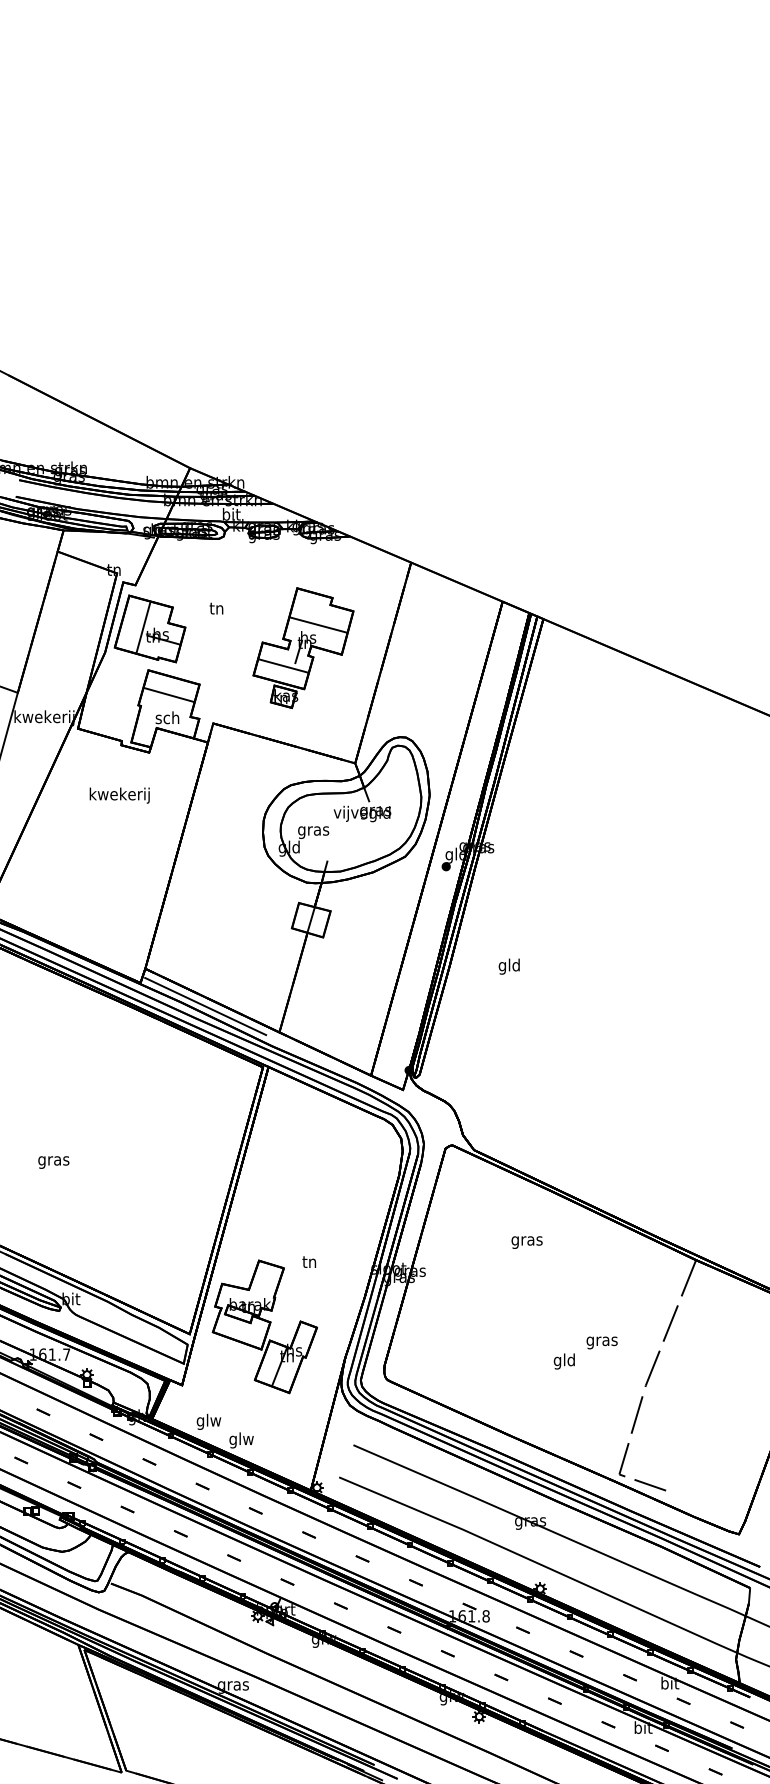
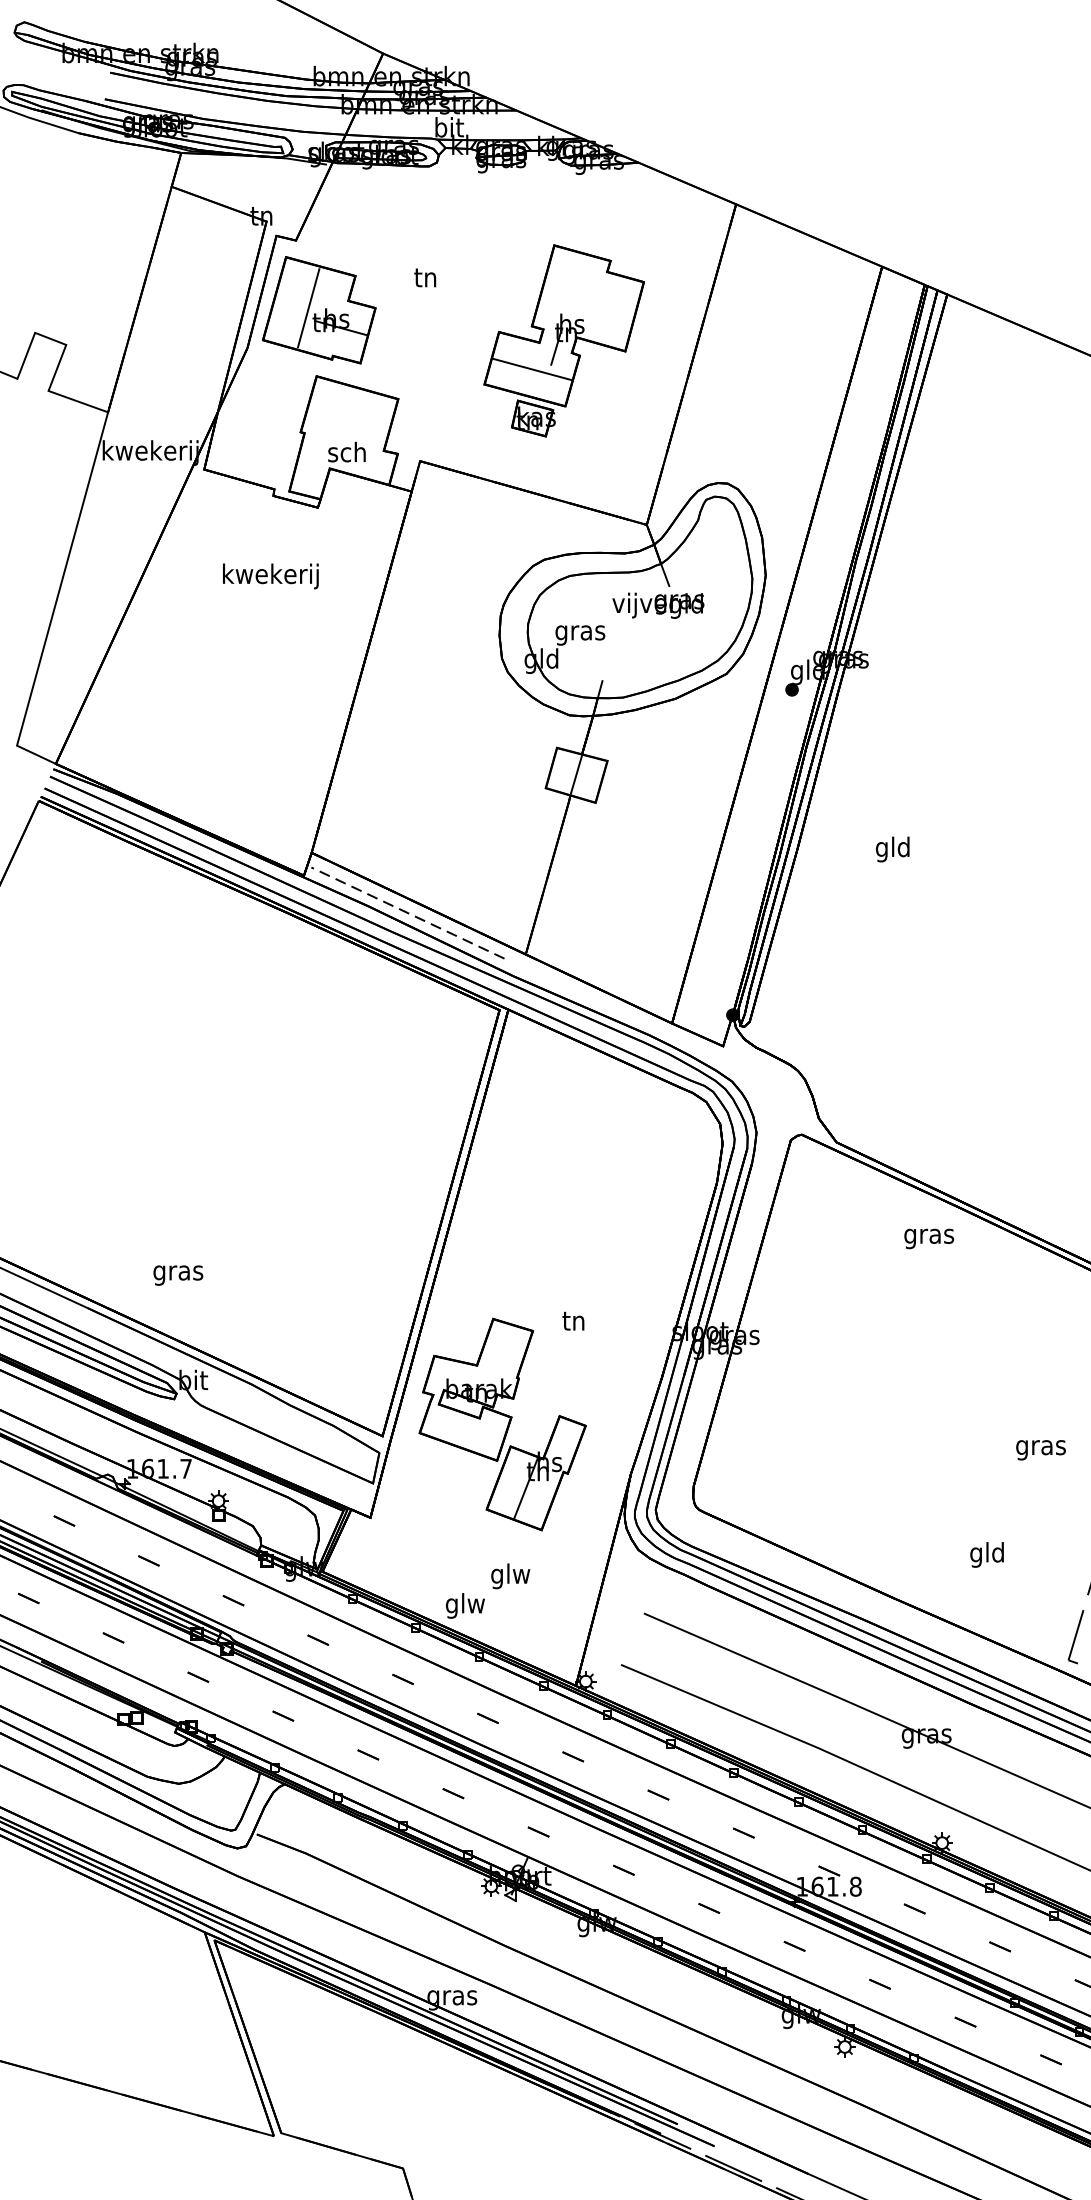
line: (318, 624) -> (588, 303), removed
line: (169, 694) -> (350, 414), removed
line: (205, 1006) -> (407, 913), solid -> dashed
text: (53, 1162) -> (177, 1275), moved
text: (526, 1242) -> (928, 1238), moved
text: (563, 1361) -> (985, 1554), moved
text: (208, 1421) -> (509, 1575), moved

